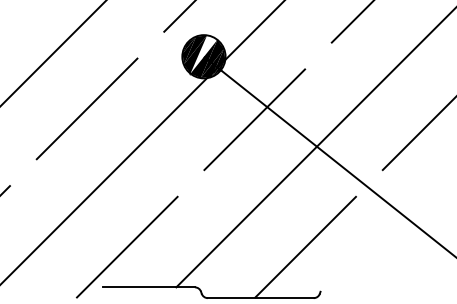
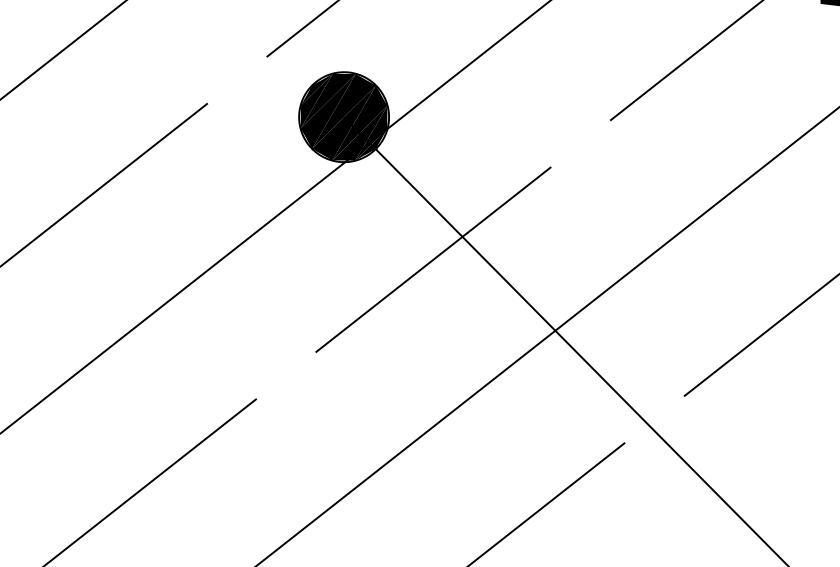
fill: (203, 54) -> (343, 112), added

